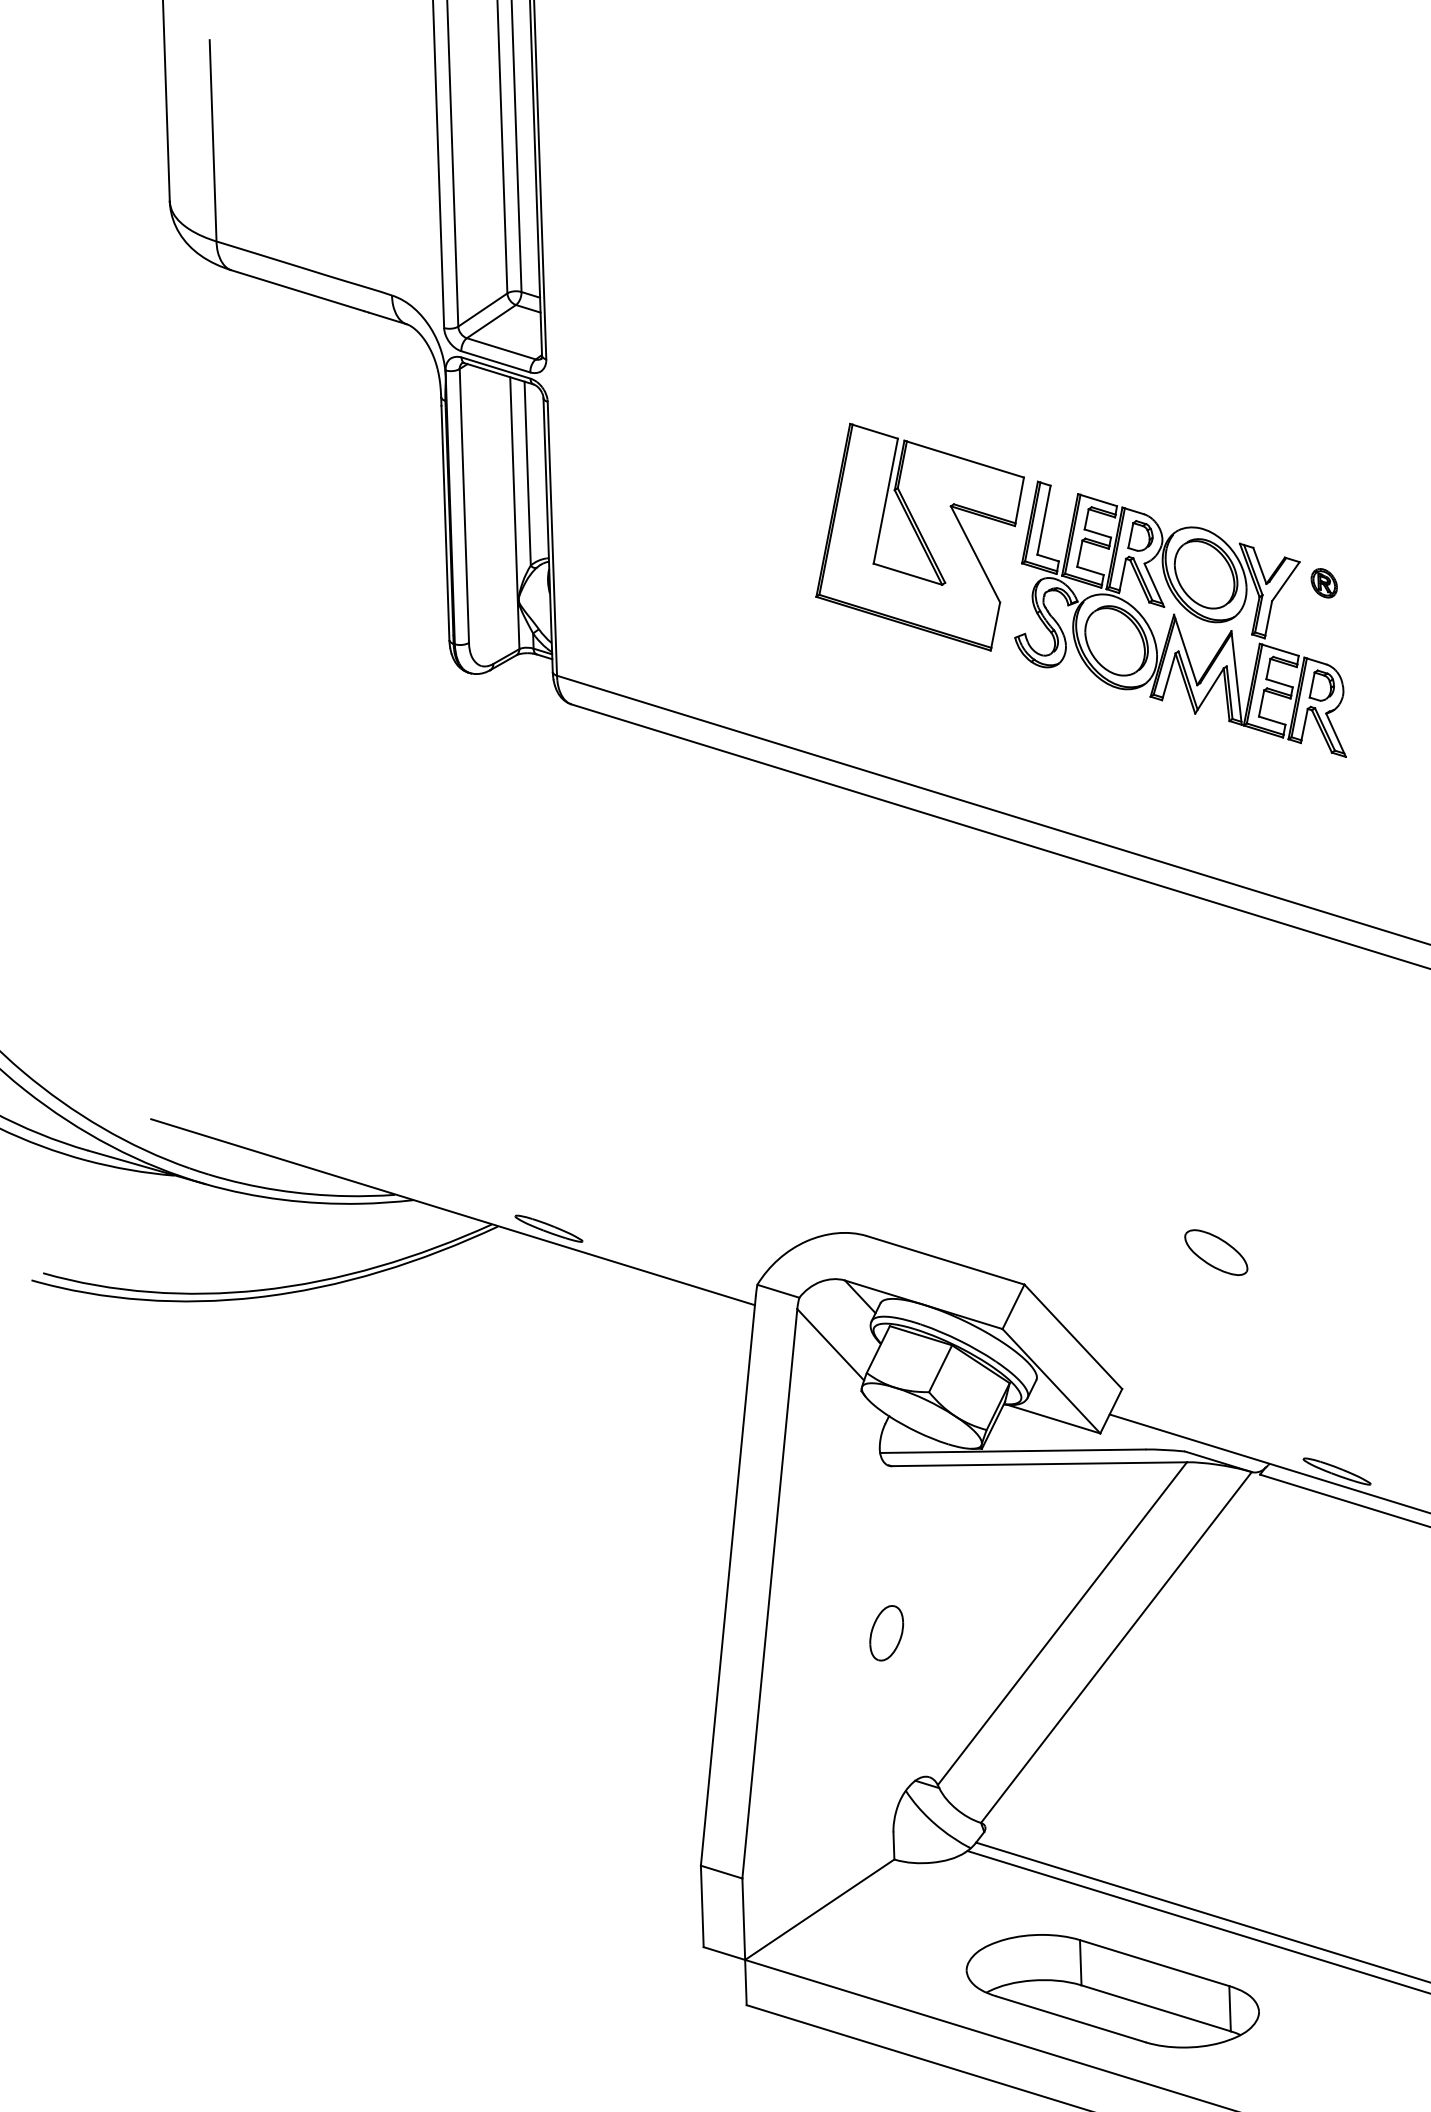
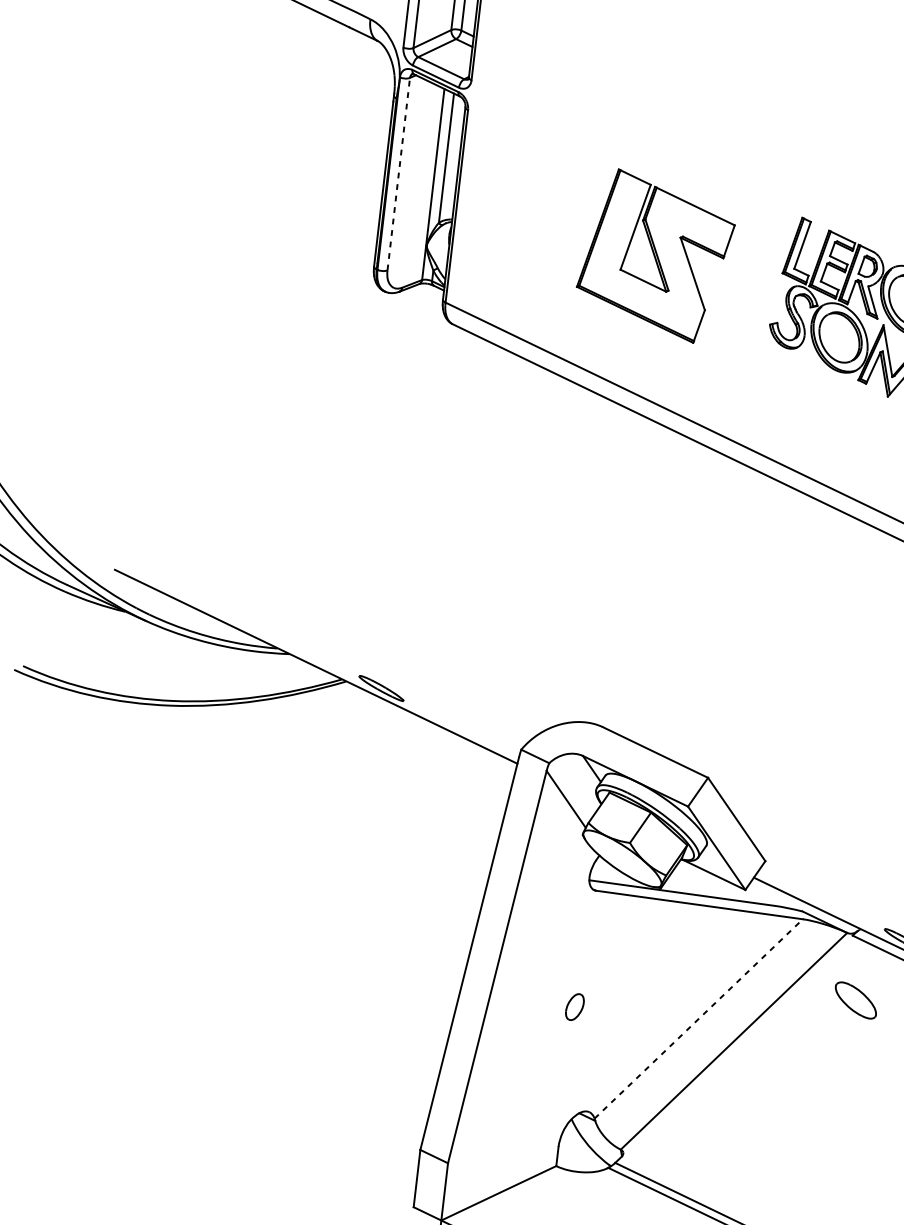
line: (464, 505) -> (398, 173), solid -> dashed
part: (919, 536) -> (655, 255), moved
part: (1216, 1252) -> (856, 1000), moved
line: (1062, 1623) -> (698, 1018), solid -> dashed
part: (886, 1633) -> (574, 1007), size x0.7

